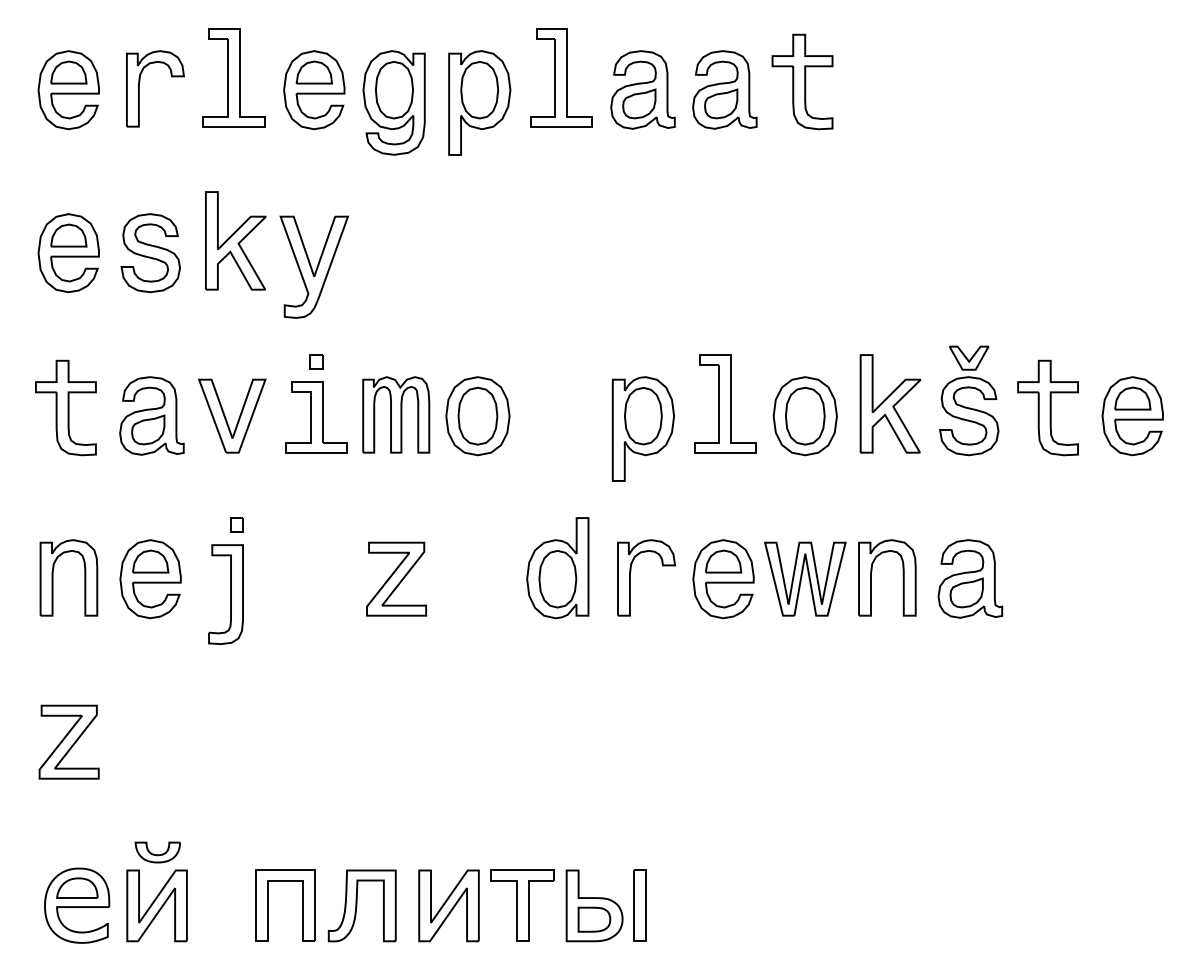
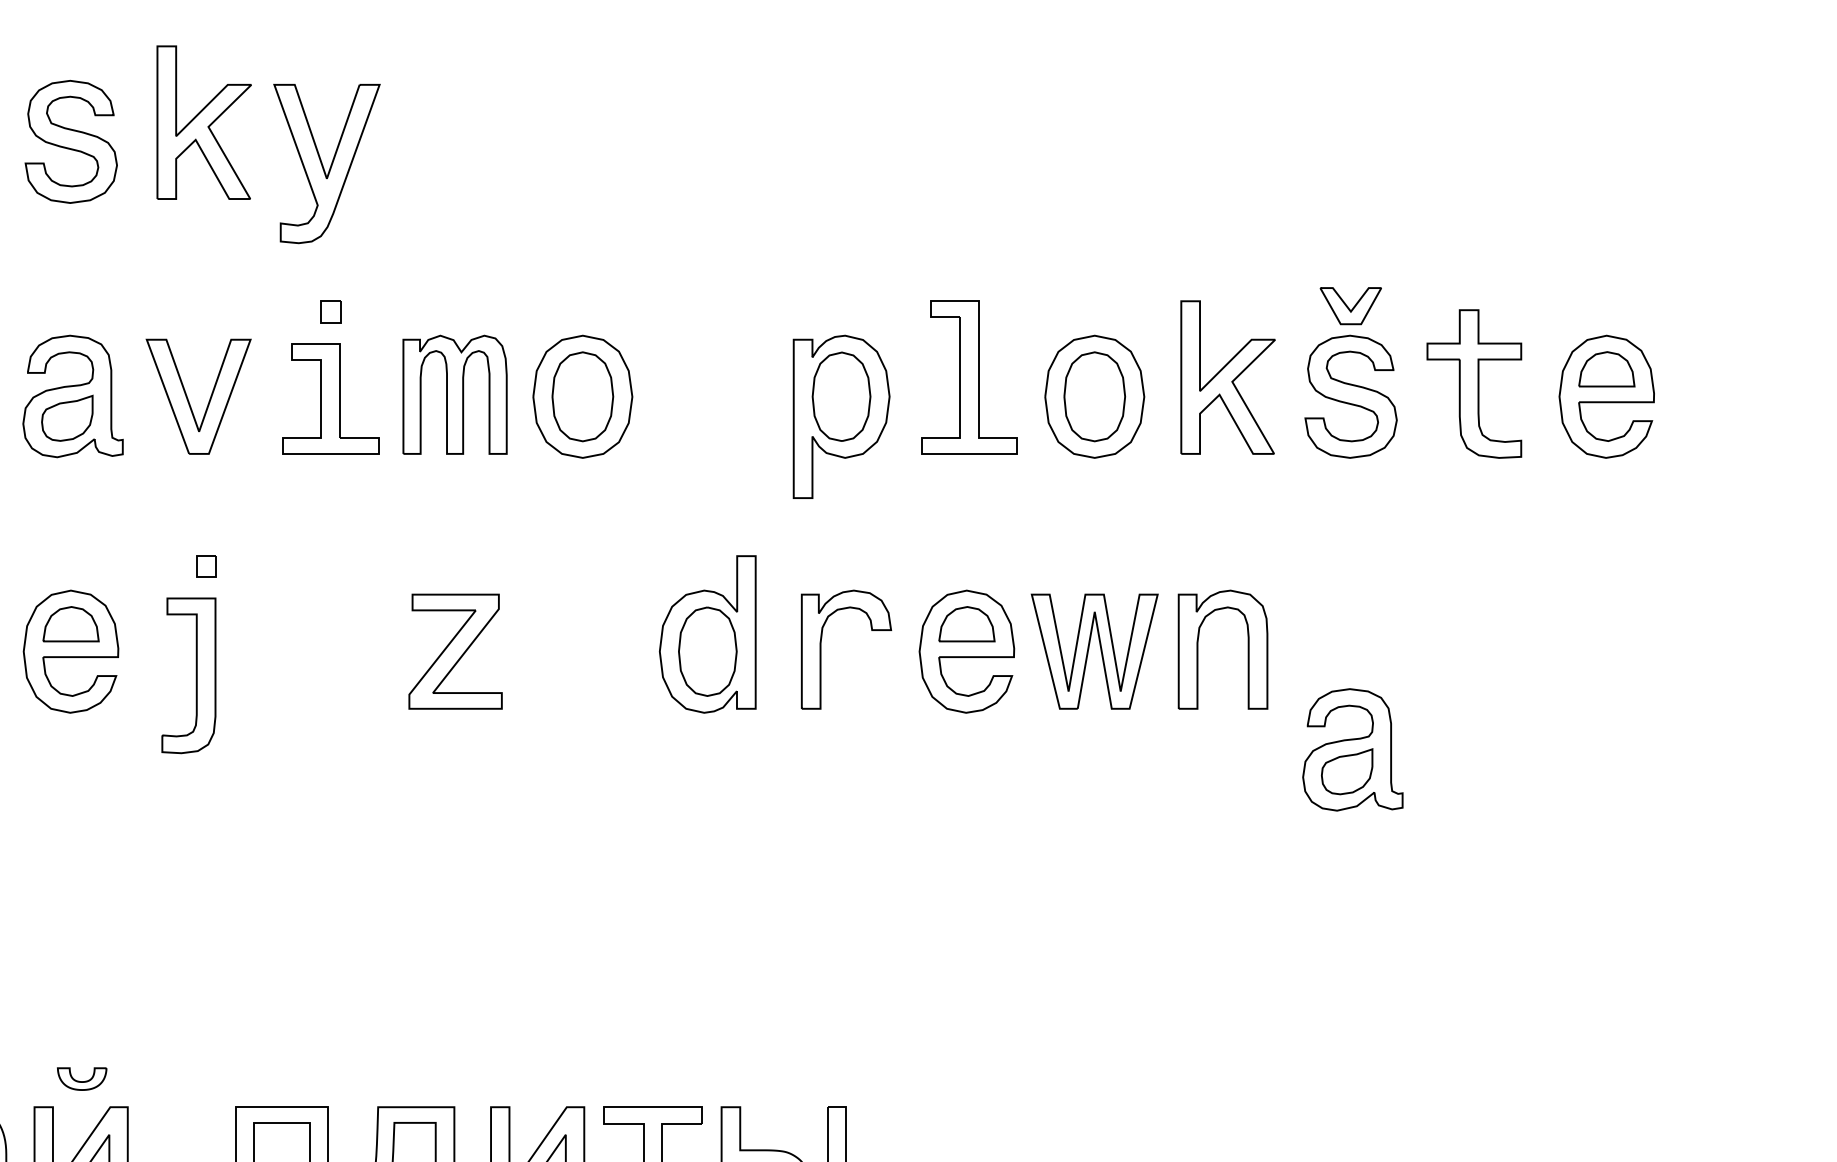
part: (970, 578) -> (1353, 749), moved
part: (157, 852) -> (81, 1079), size x0.7

